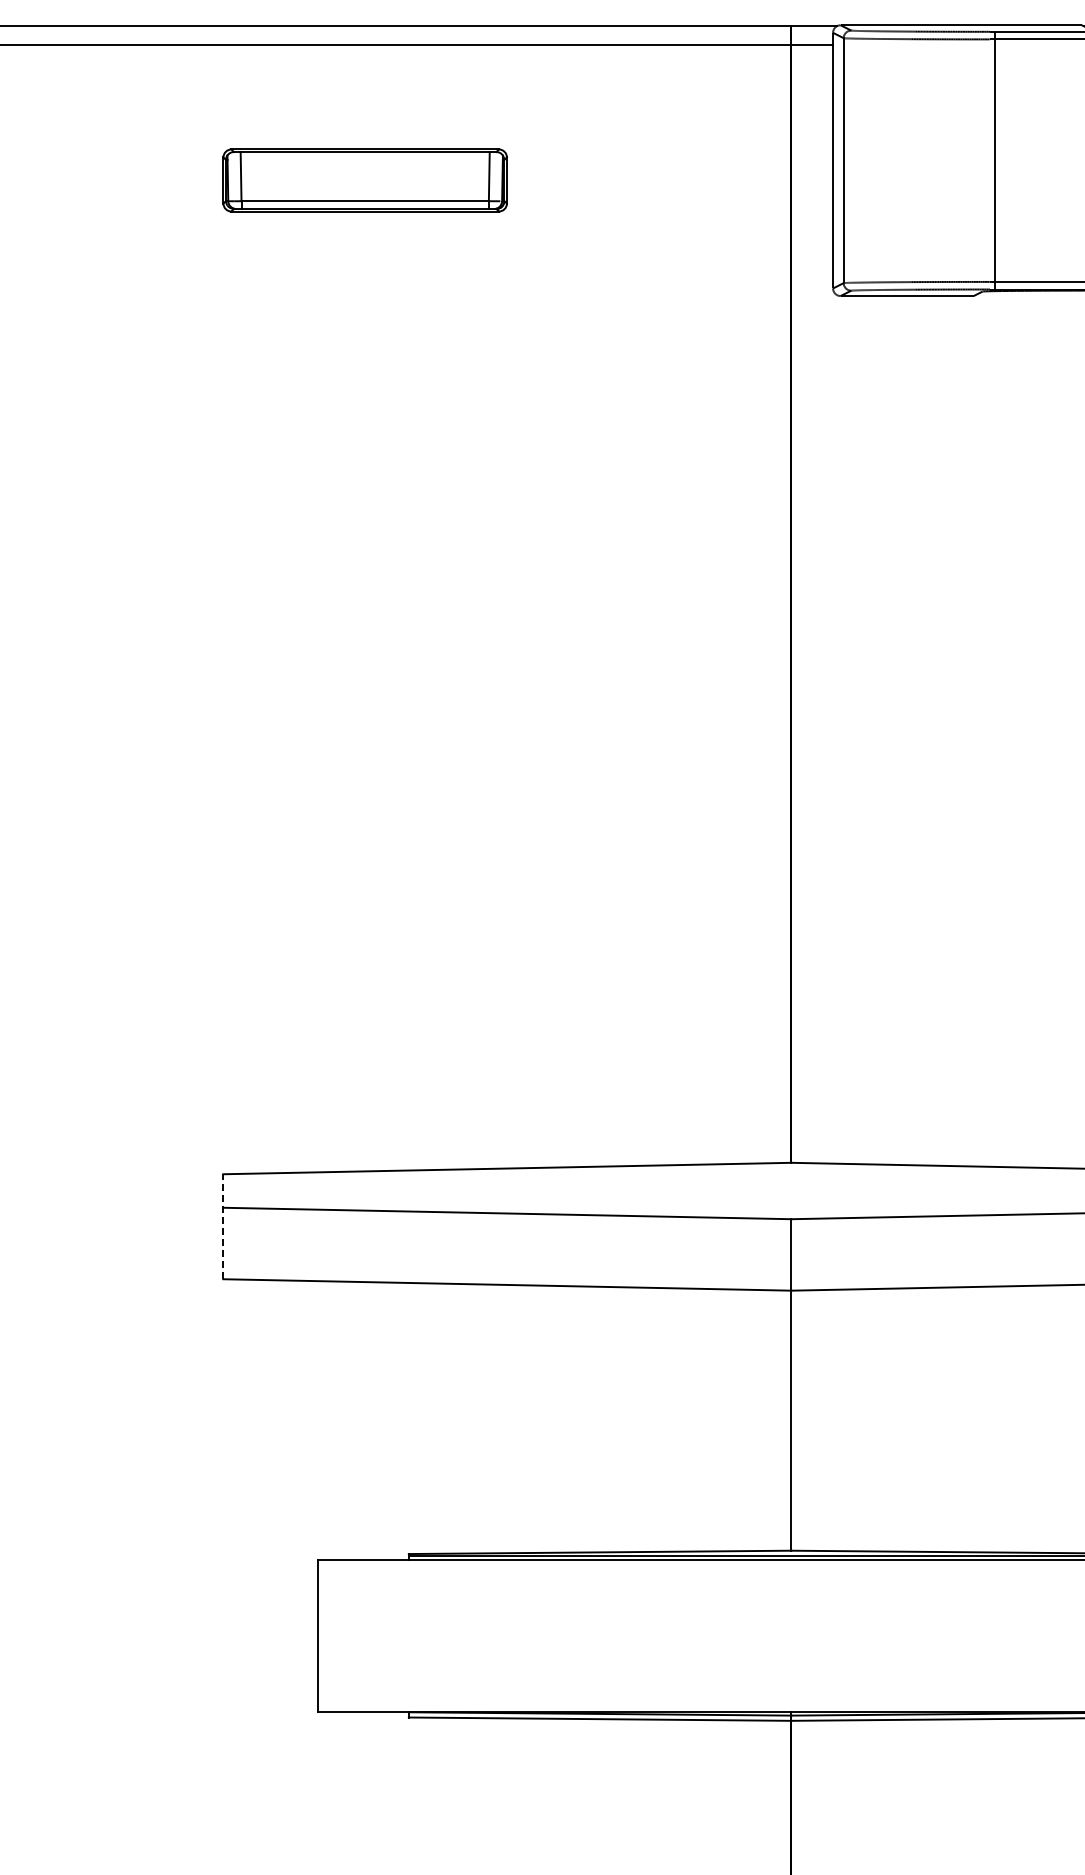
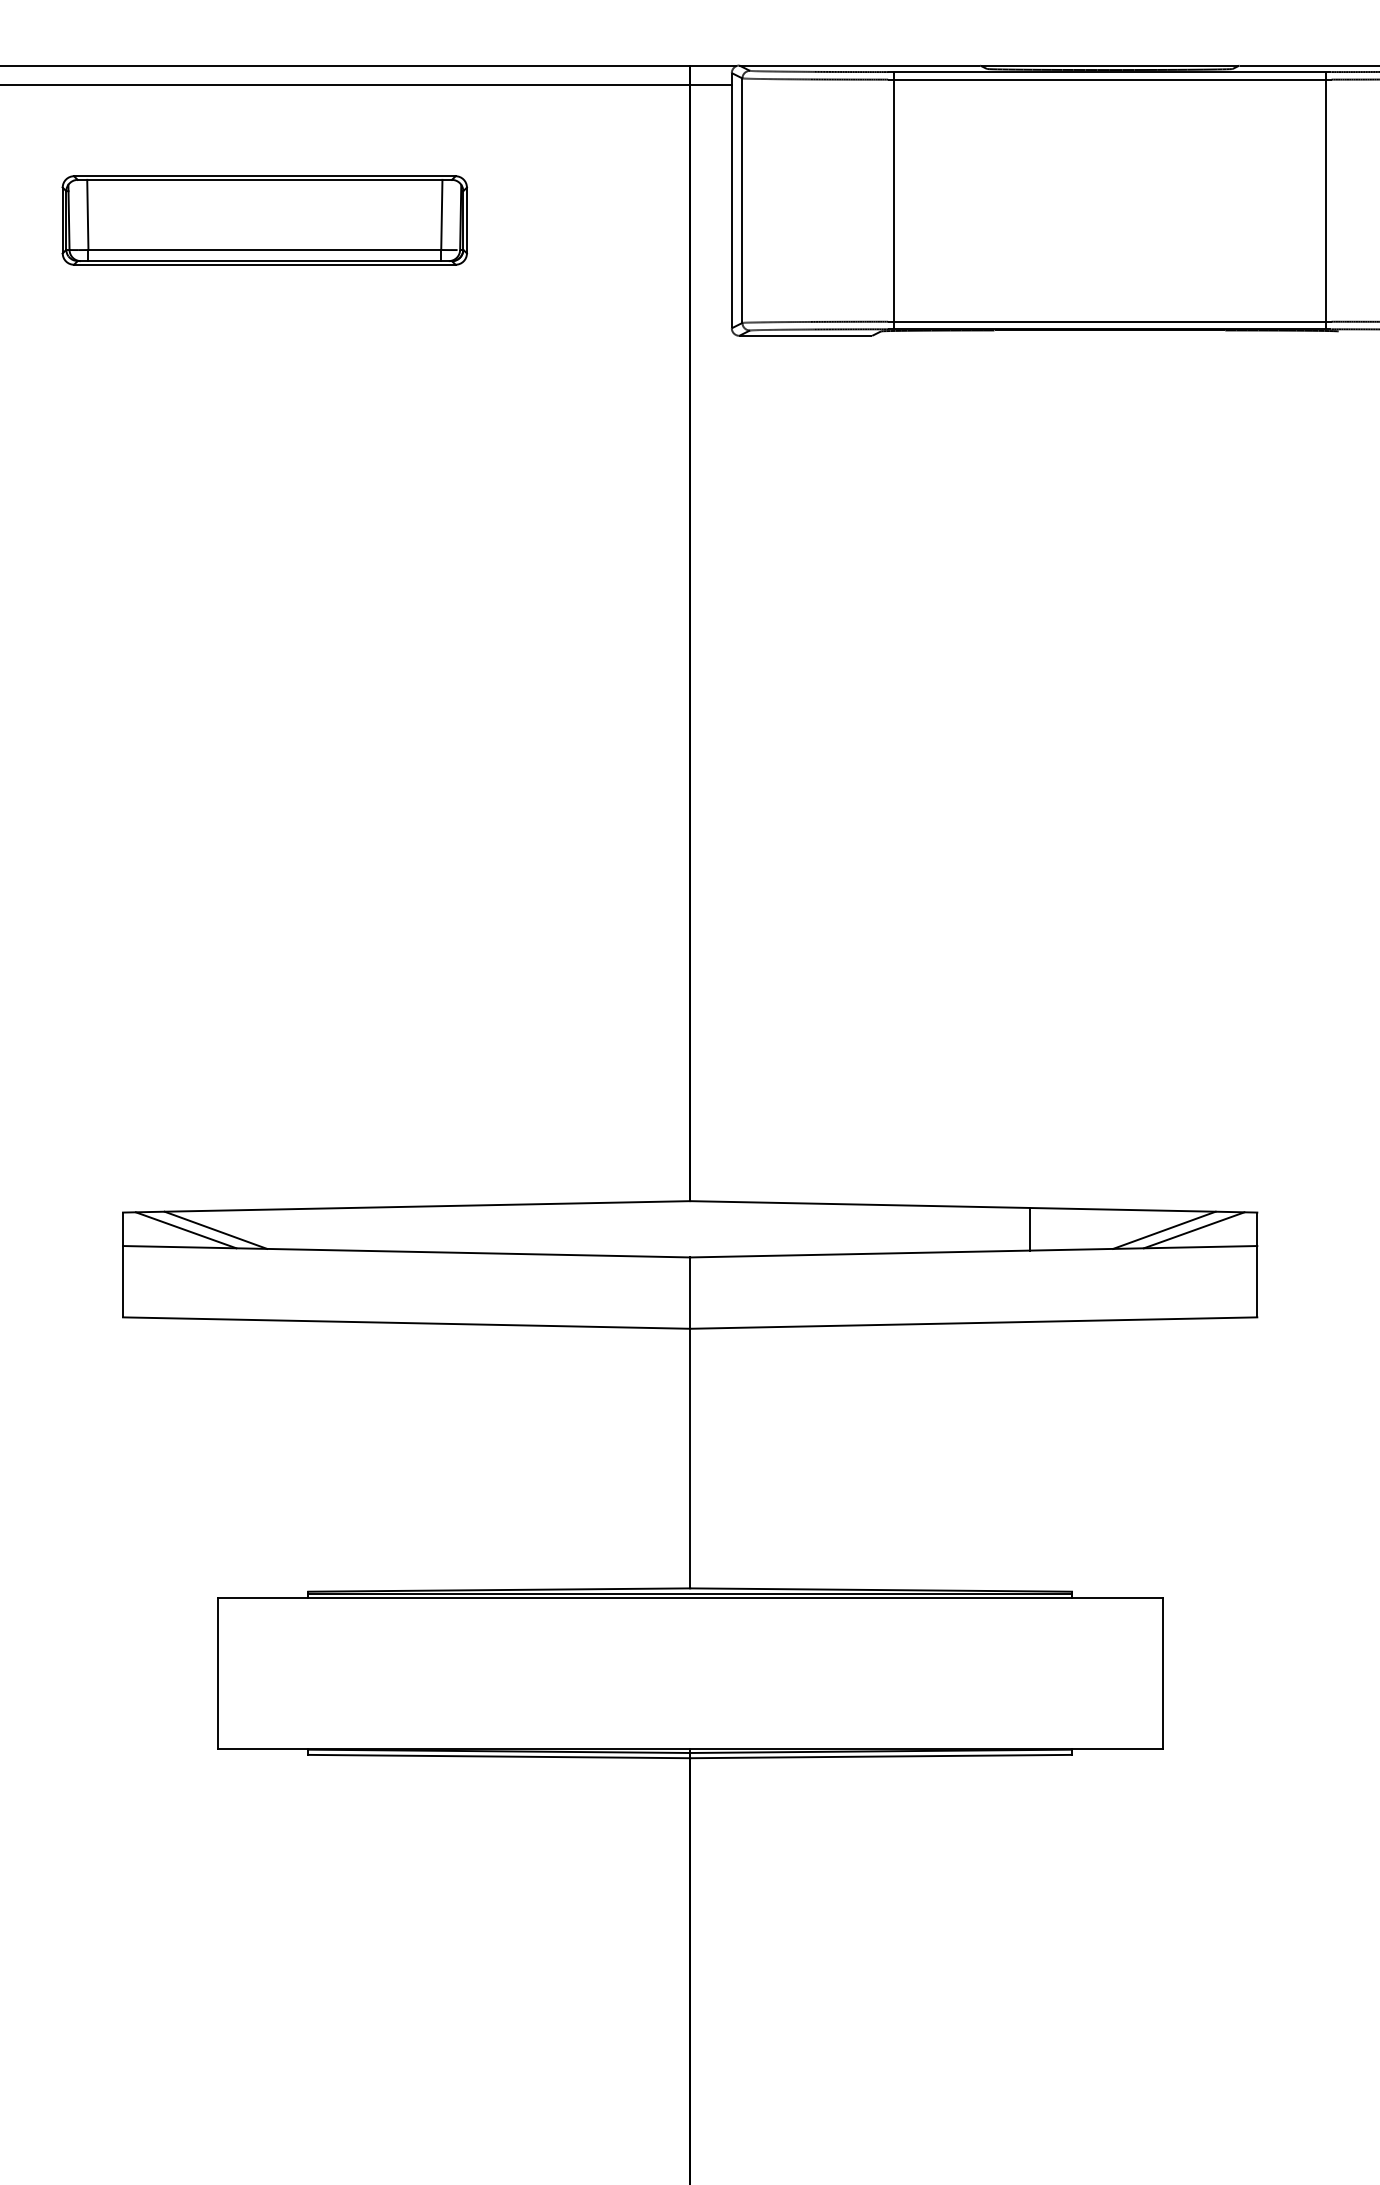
part: (364, 180) -> (264, 220), size x1.43
line: (315, 1191) -> (215, 1229), added
line: (285, 1192) -> (185, 1230), added
line: (223, 1226) -> (123, 1264), dashed -> solid

